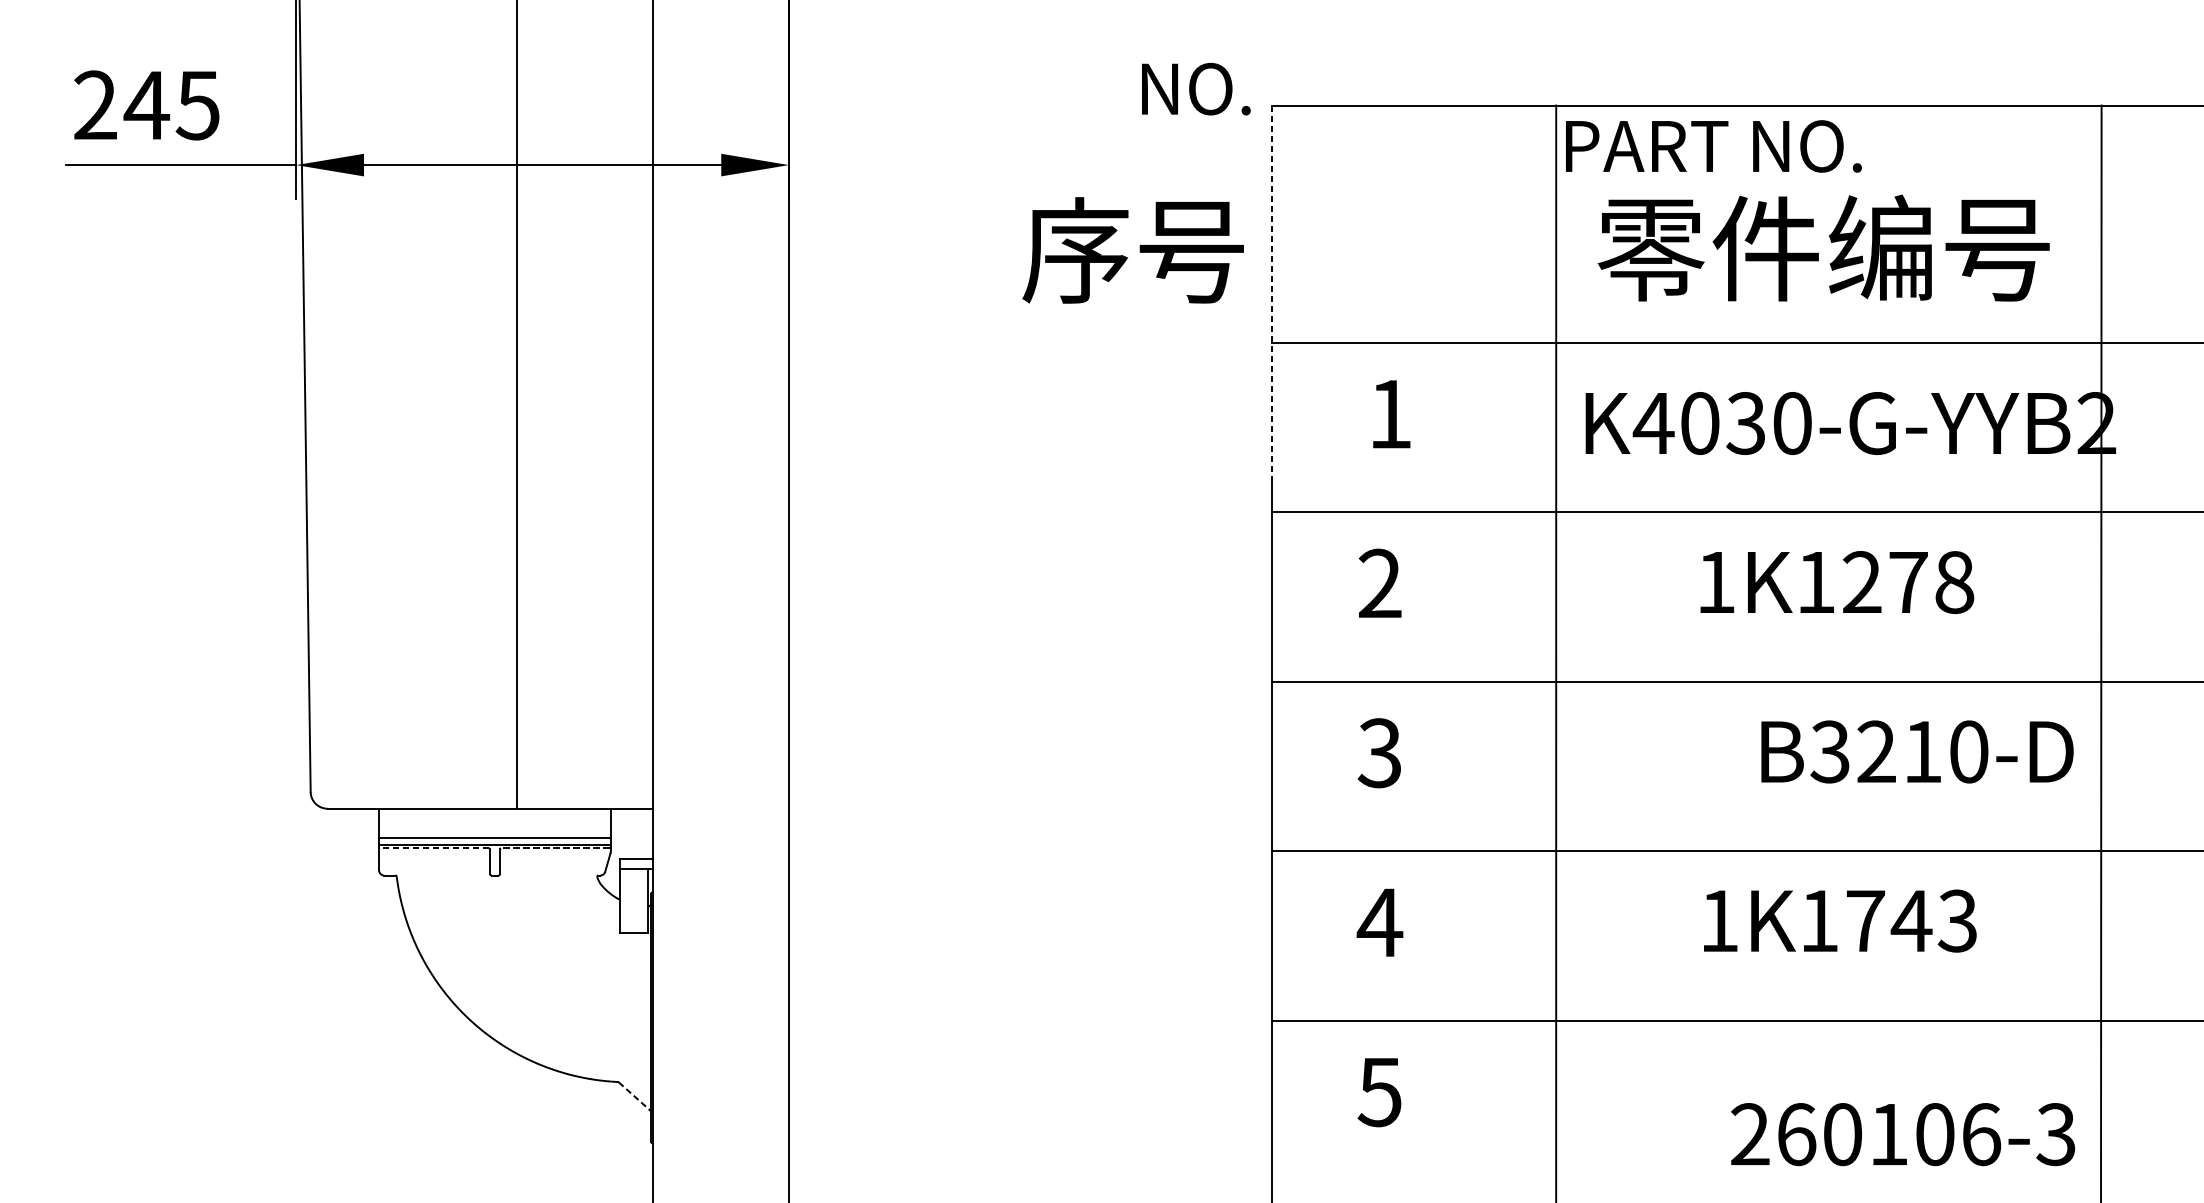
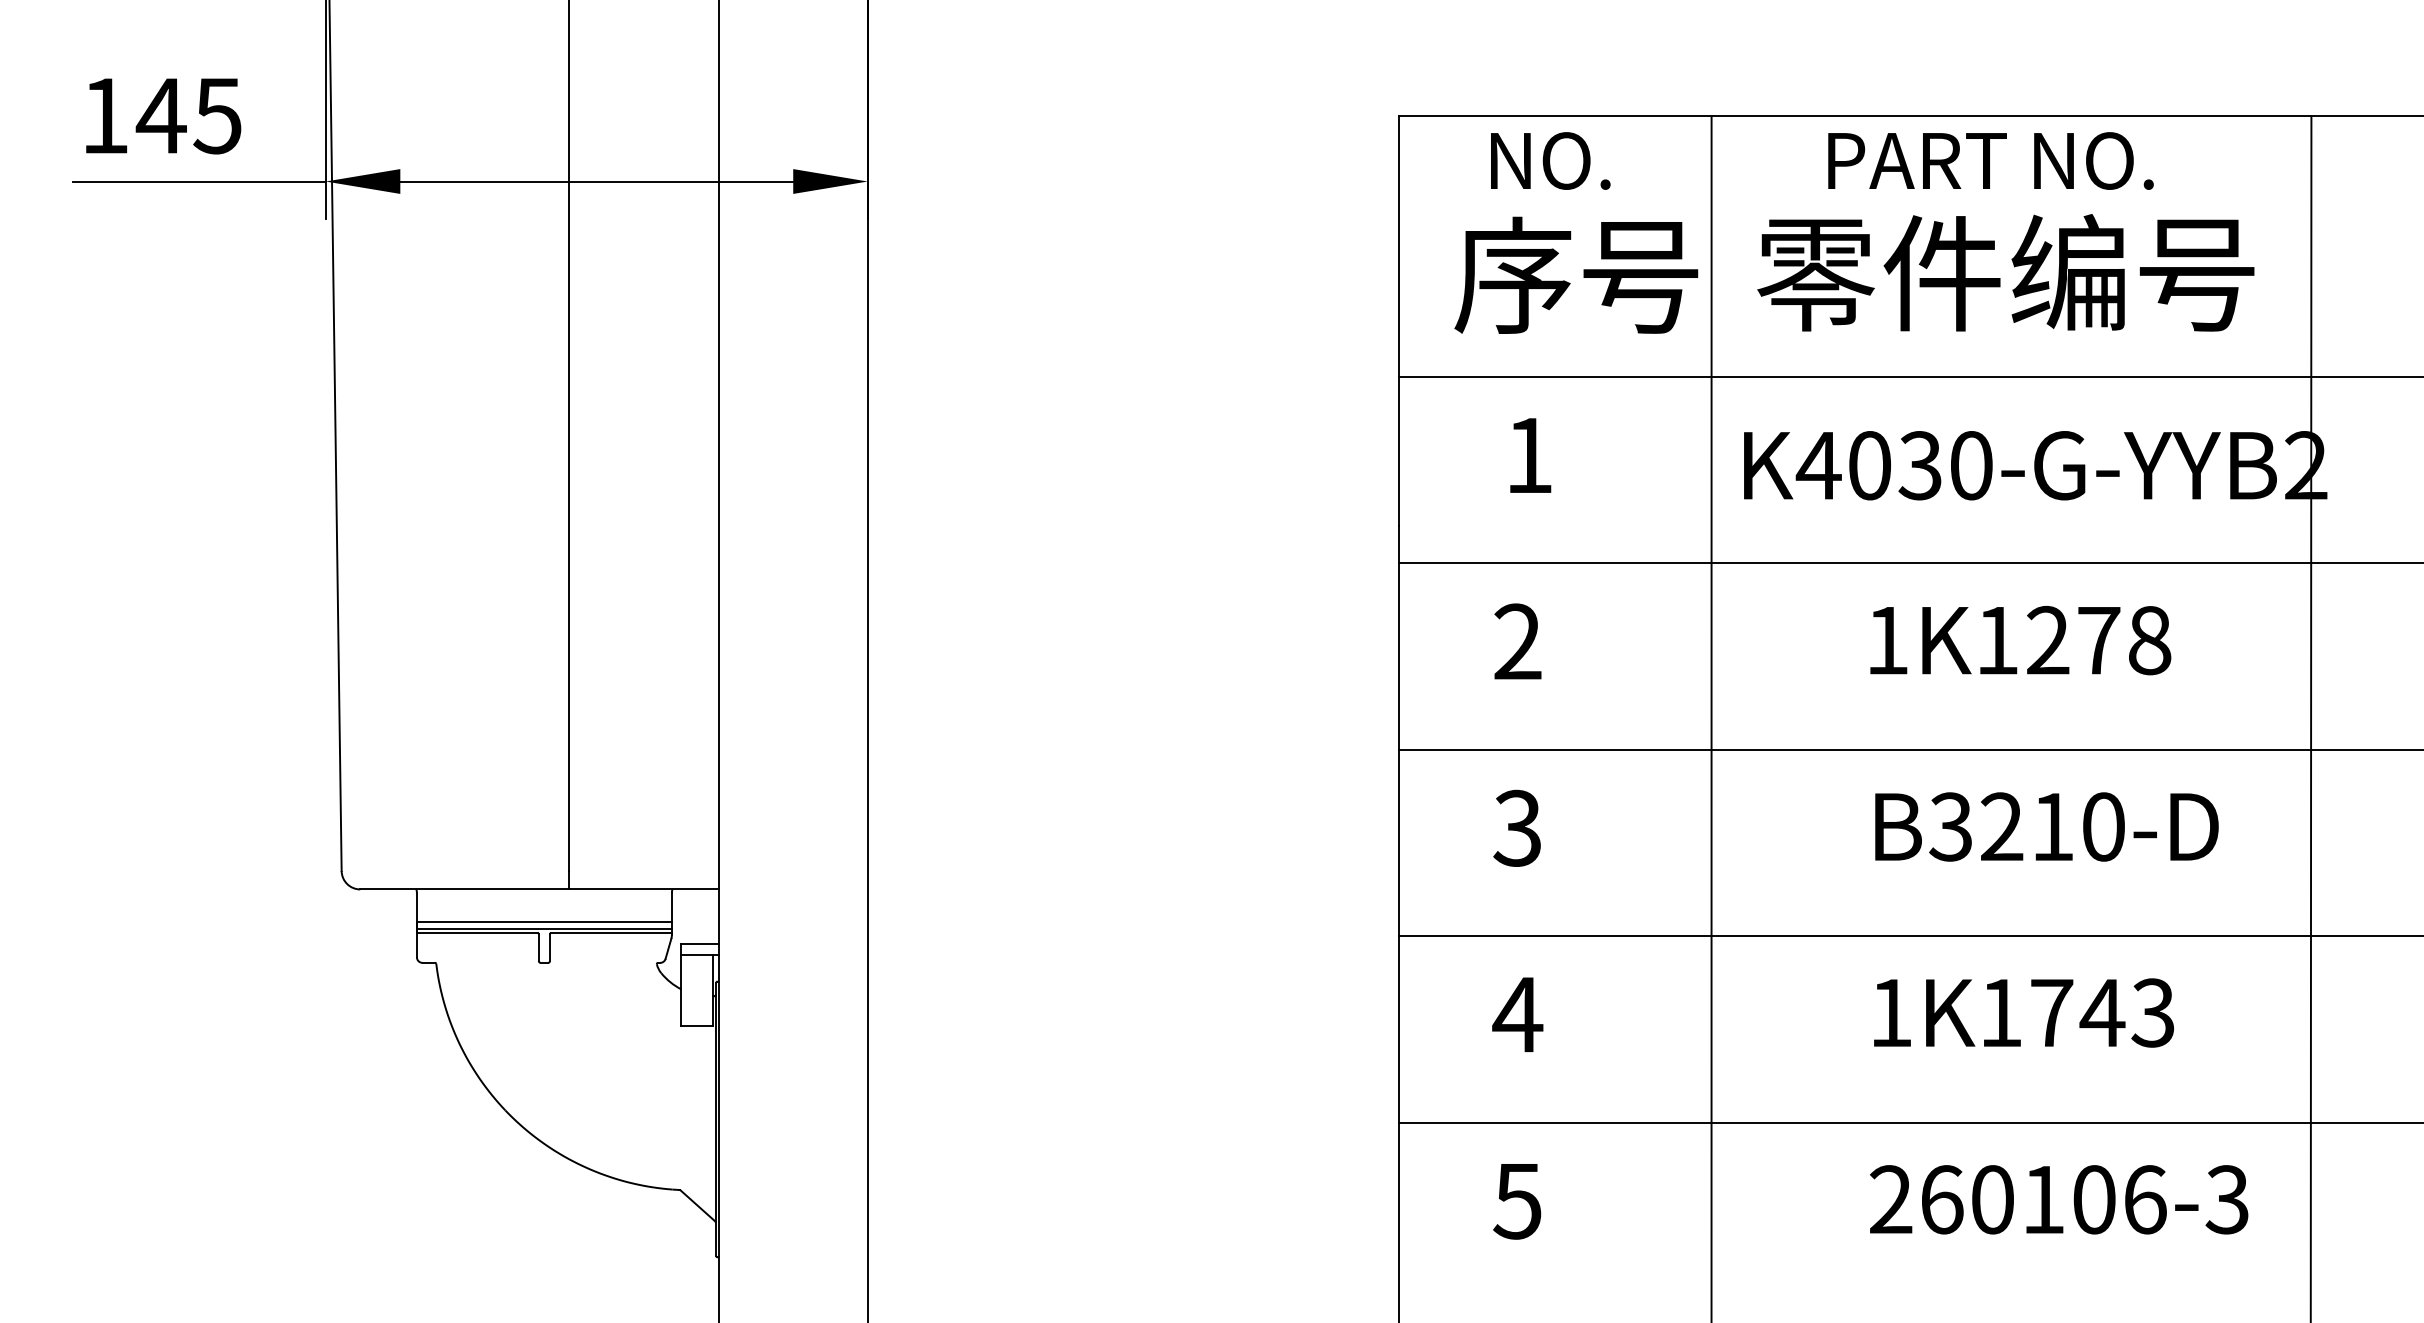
text: (1196, 88) -> (1550, 160), moved
text: (95, 105) -> (104, 115), 245 -> 145
text: (1713, 145) -> (1990, 160), moved
text: (1133, 249) -> (1576, 274), moved
line: (1272, 292) -> (1399, 321), dashed -> solid
text: (1917, 751) -> (2046, 826), moved
line: (435, 848) -> (478, 933), dashed -> solid
line: (555, 848) -> (610, 933), dashed -> solid
line: (635, 1097) -> (698, 1206), dashed -> solid
text: (1903, 1134) -> (2059, 1199), moved

